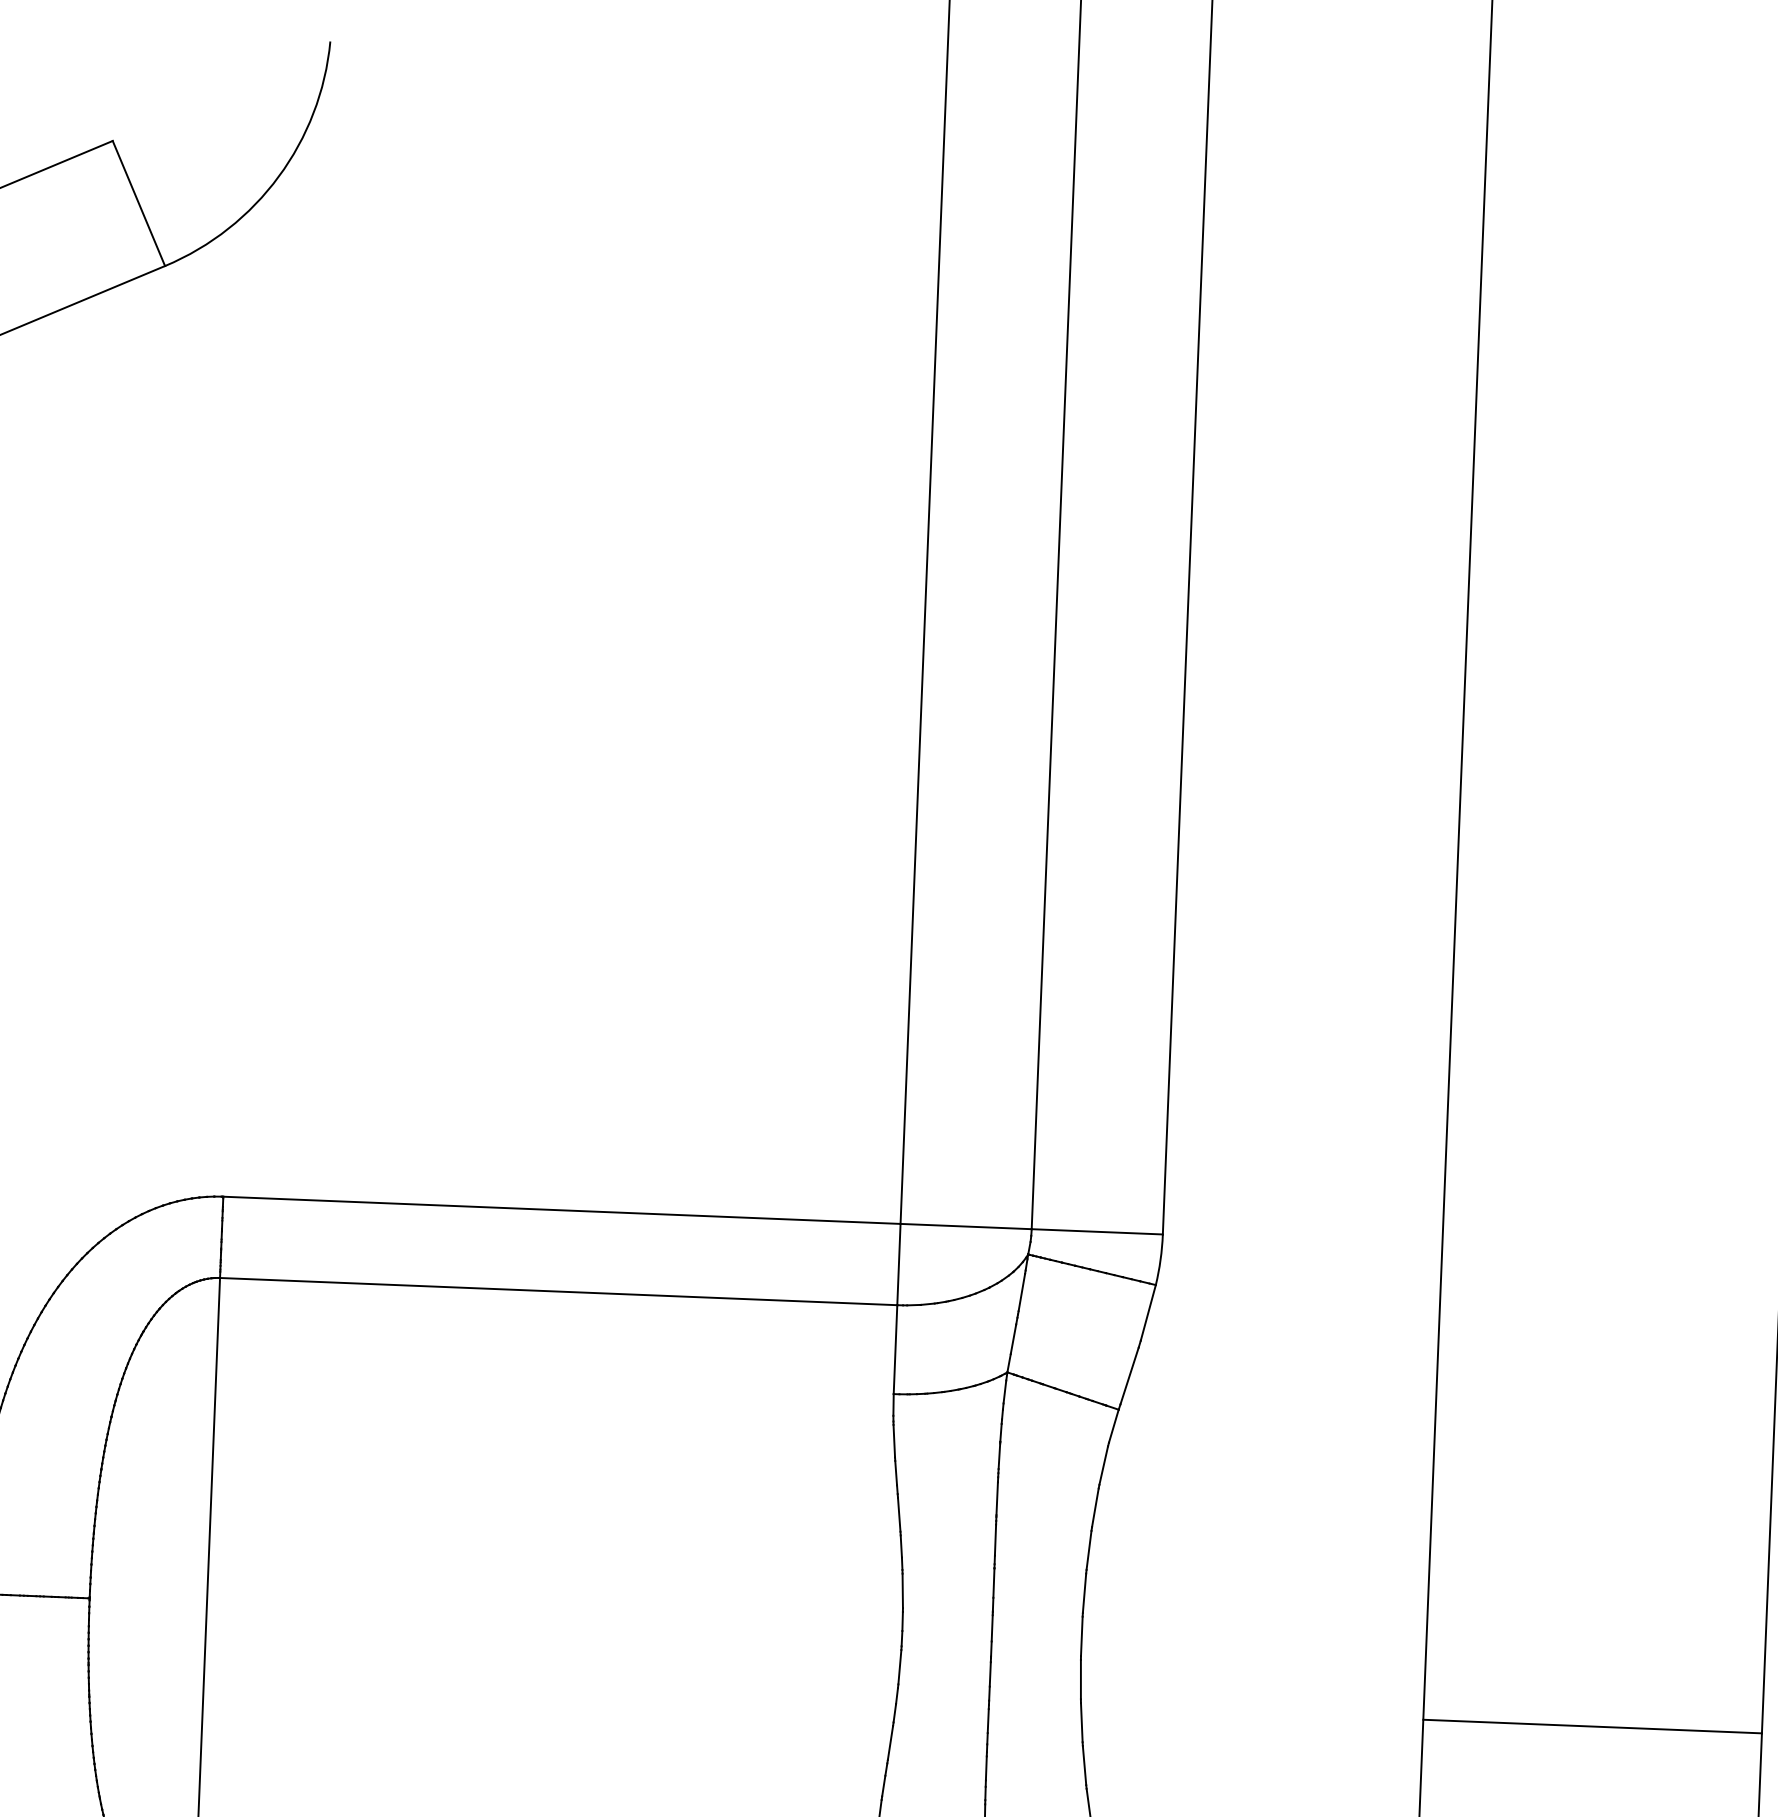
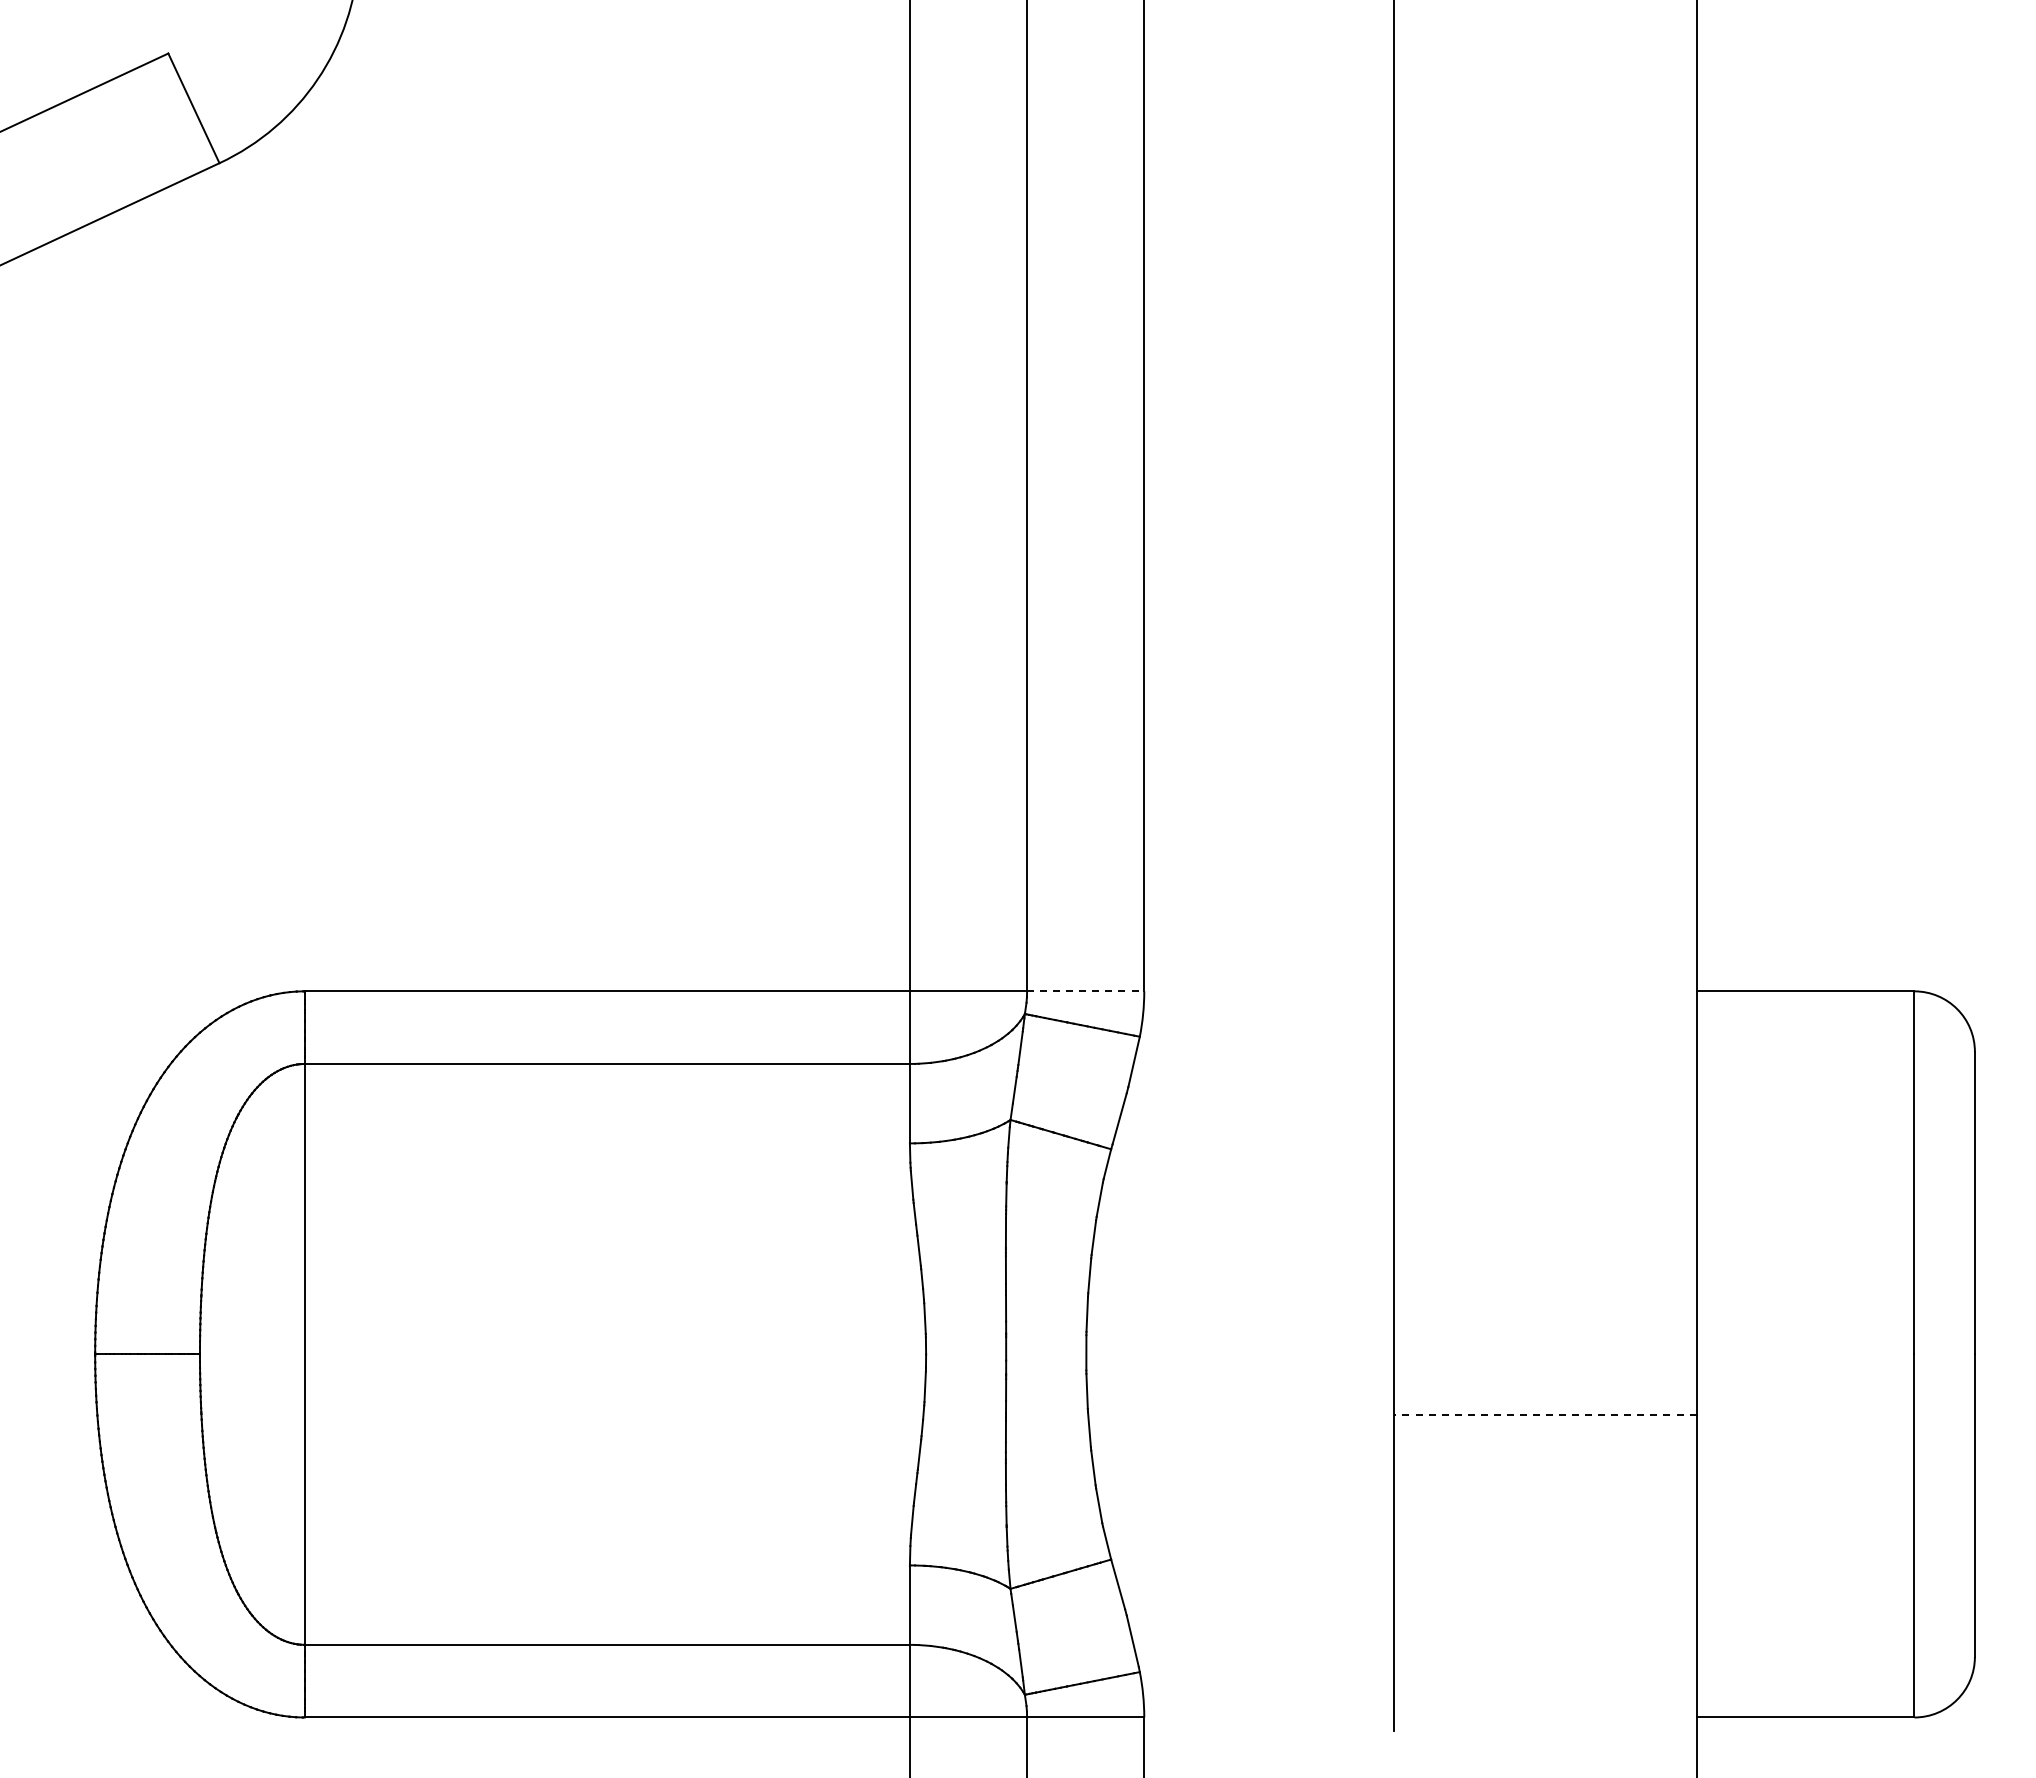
line: (1097, 1231) -> (1085, 991), solid -> dashed
line: (1591, 1726) -> (1544, 1414), solid -> dashed

